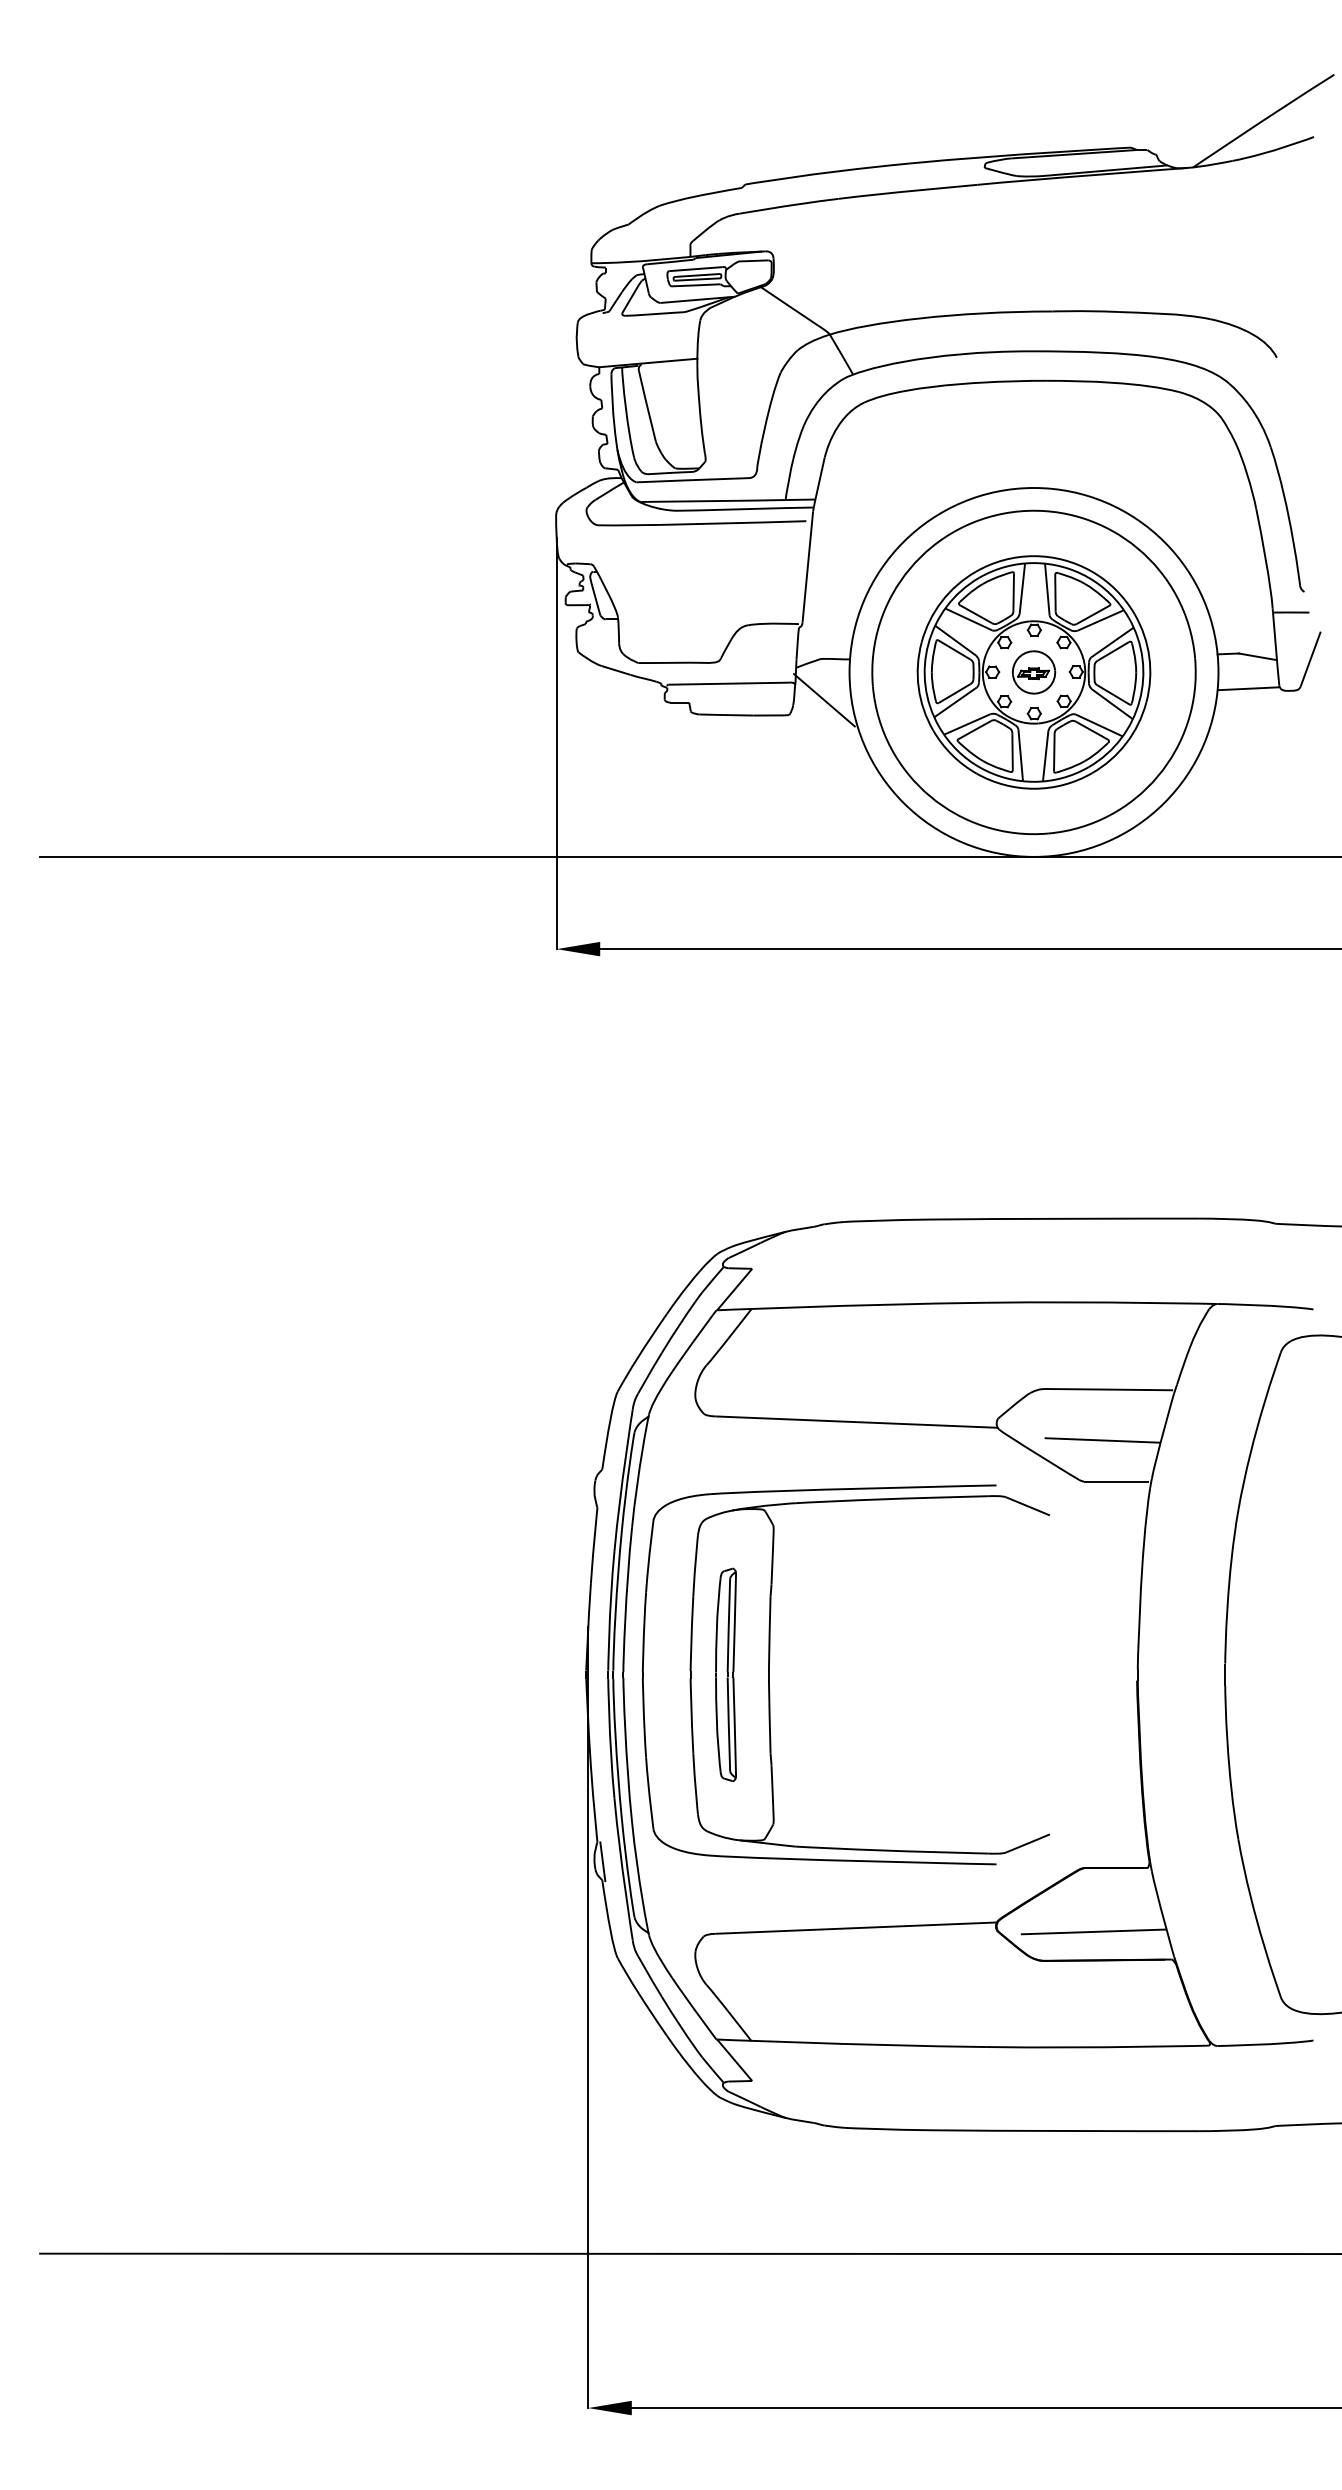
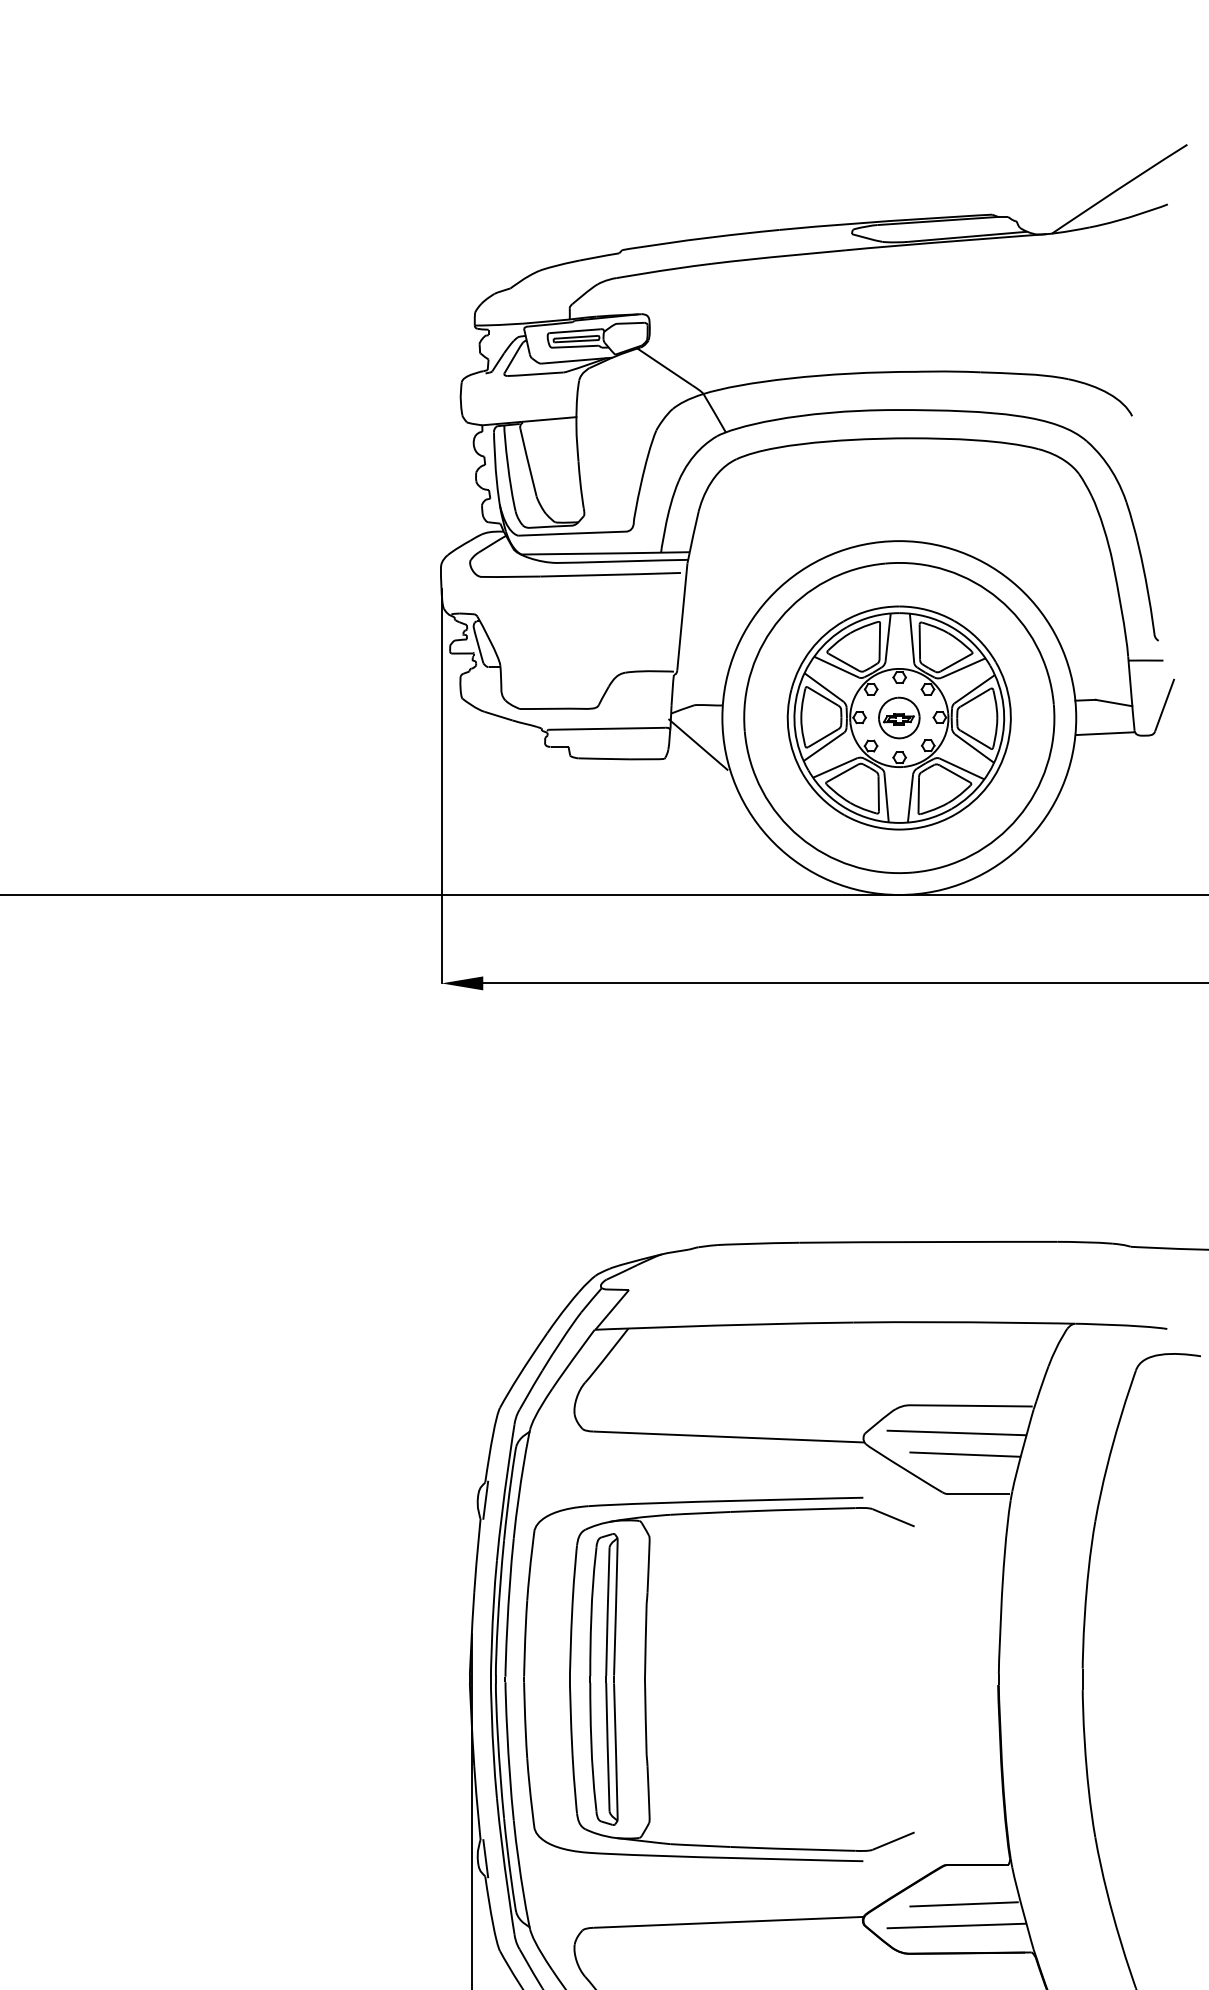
line: (1093, 1417) -> (956, 1432), added
line: (602, 1487) -> (485, 1499), added
part: (725, 1674) -> (603, 1679), size x1.43
line: (1101, 1909) -> (964, 1904), added

